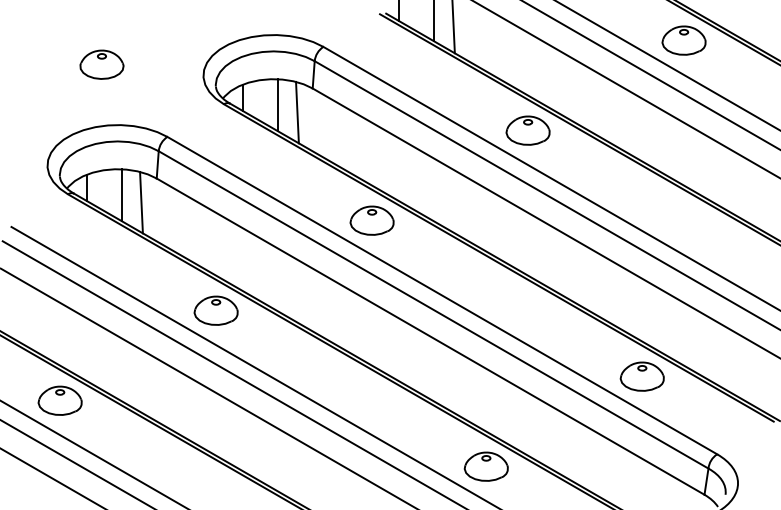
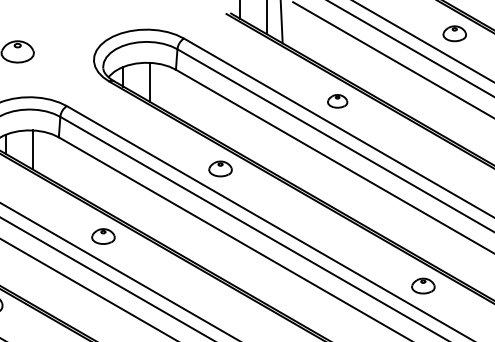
part: (683, 40) -> (454, 33), size x0.7
line: (297, 112) -> (164, 87), removed
part: (527, 130) -> (337, 101), size x0.6
line: (141, 202) -> (47, 155), removed
part: (371, 220) -> (220, 168), size x0.7
part: (215, 310) -> (102, 236), size x0.7
part: (641, 376) -> (422, 286), size x0.7

